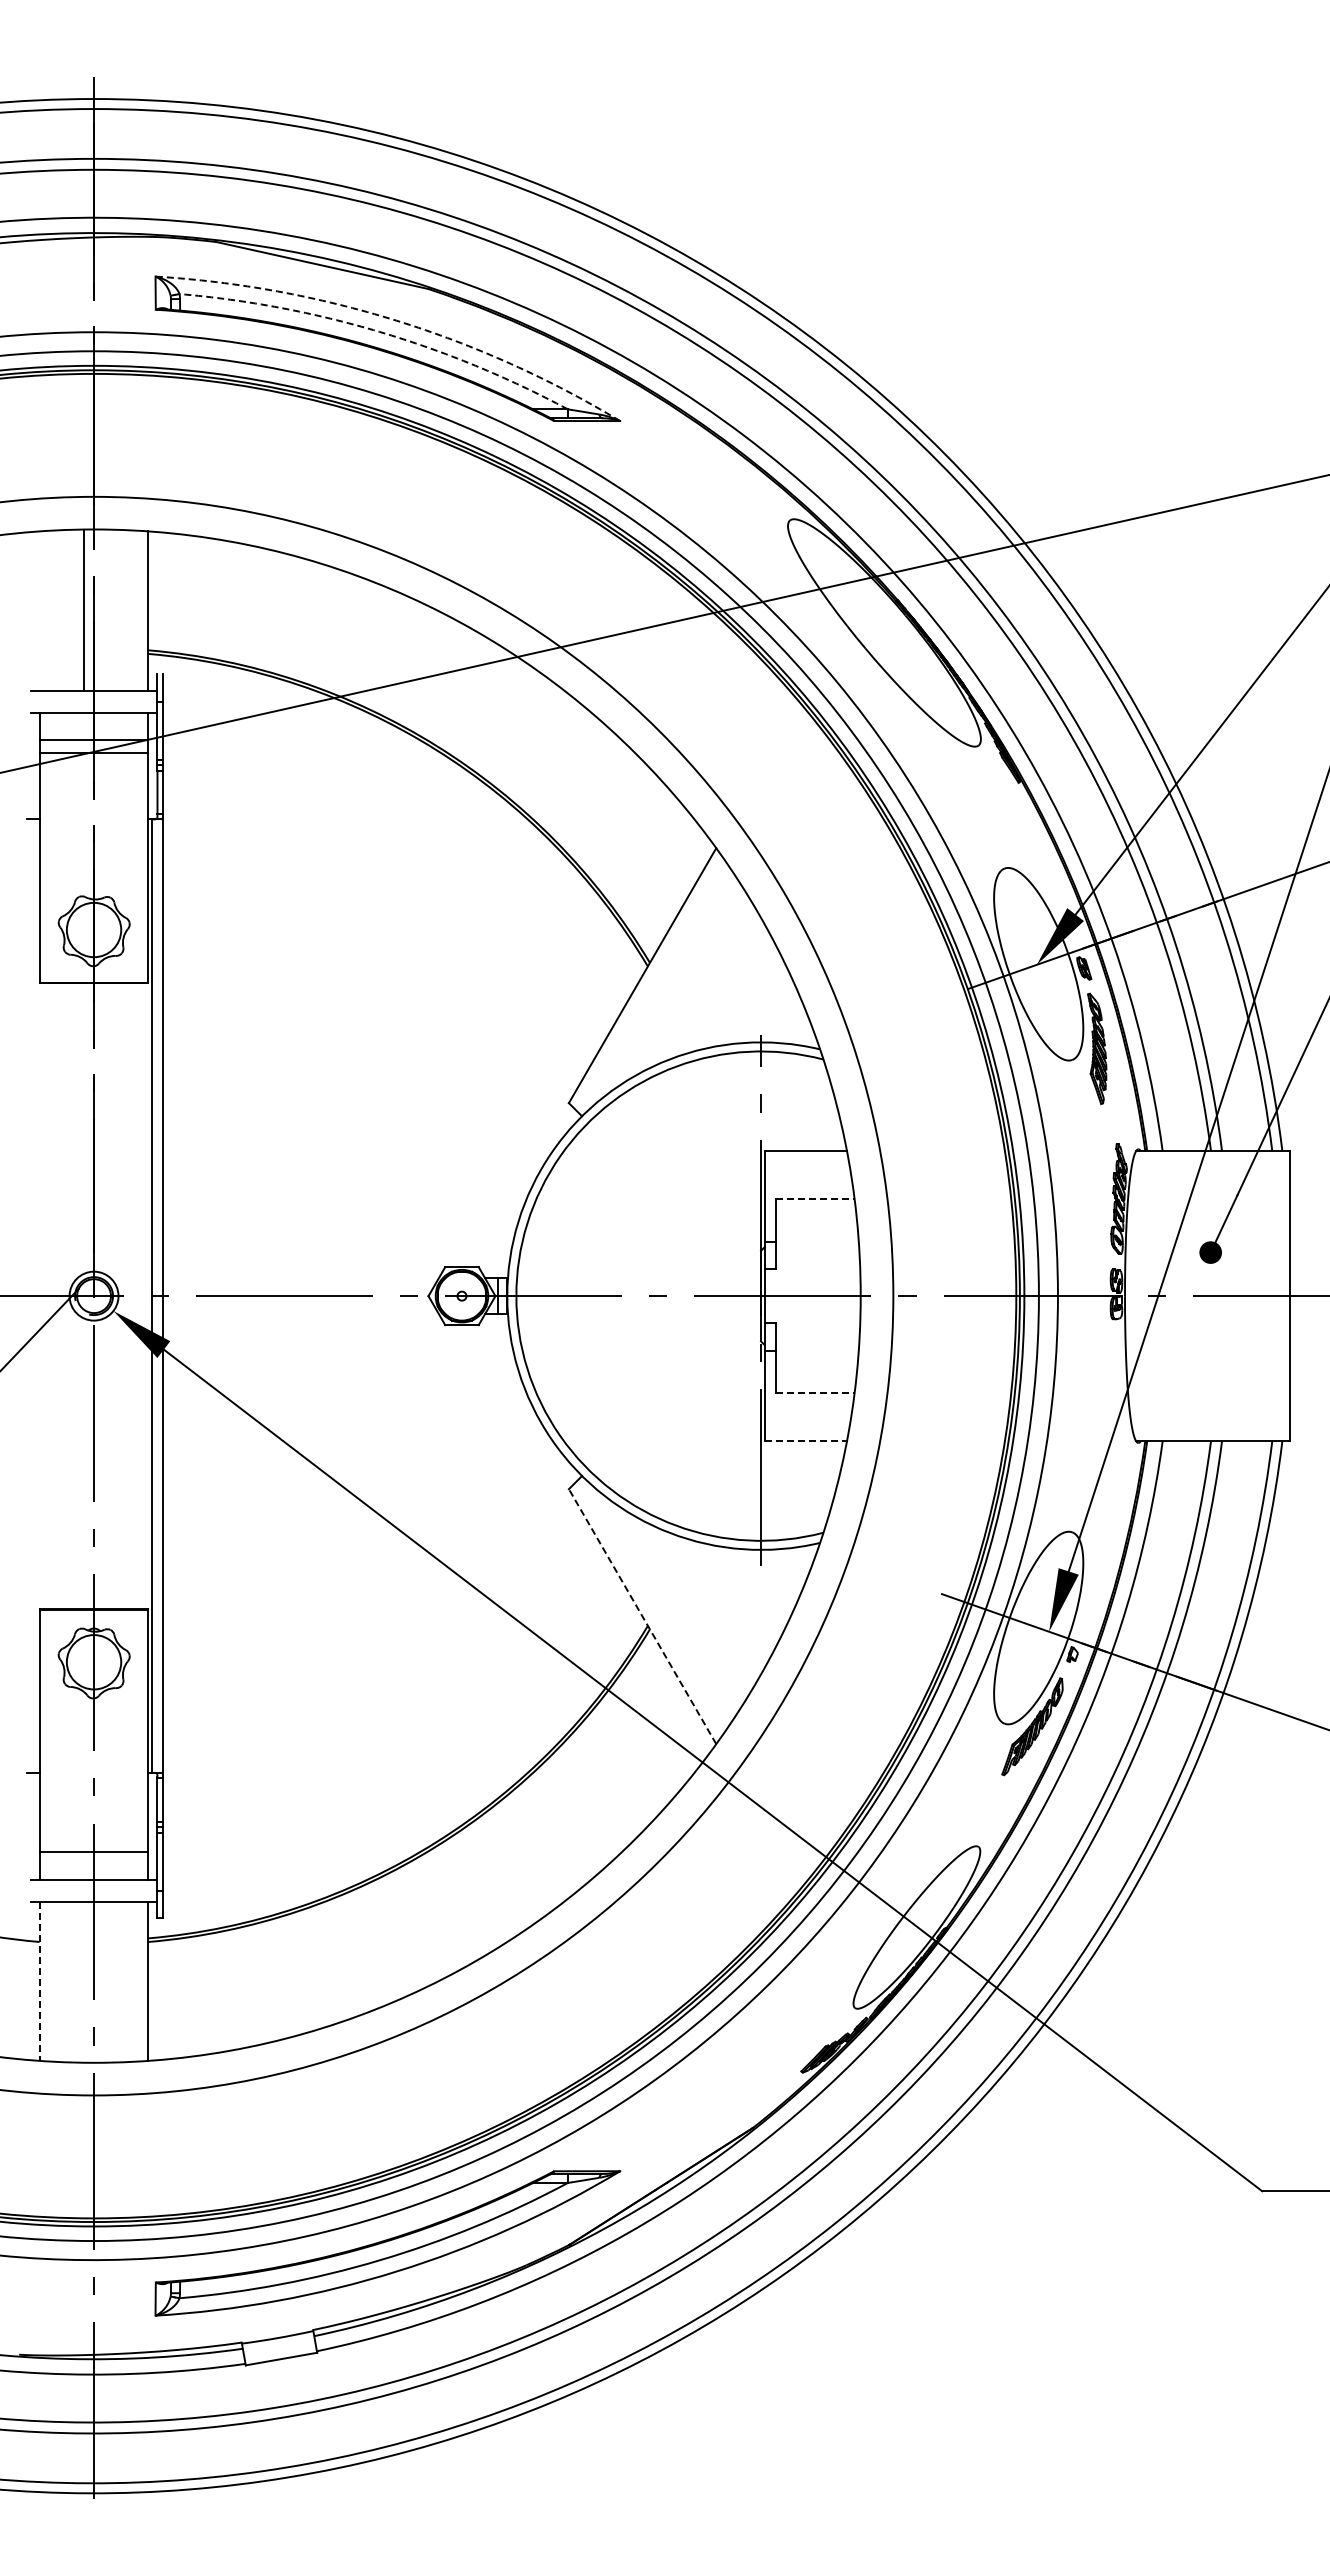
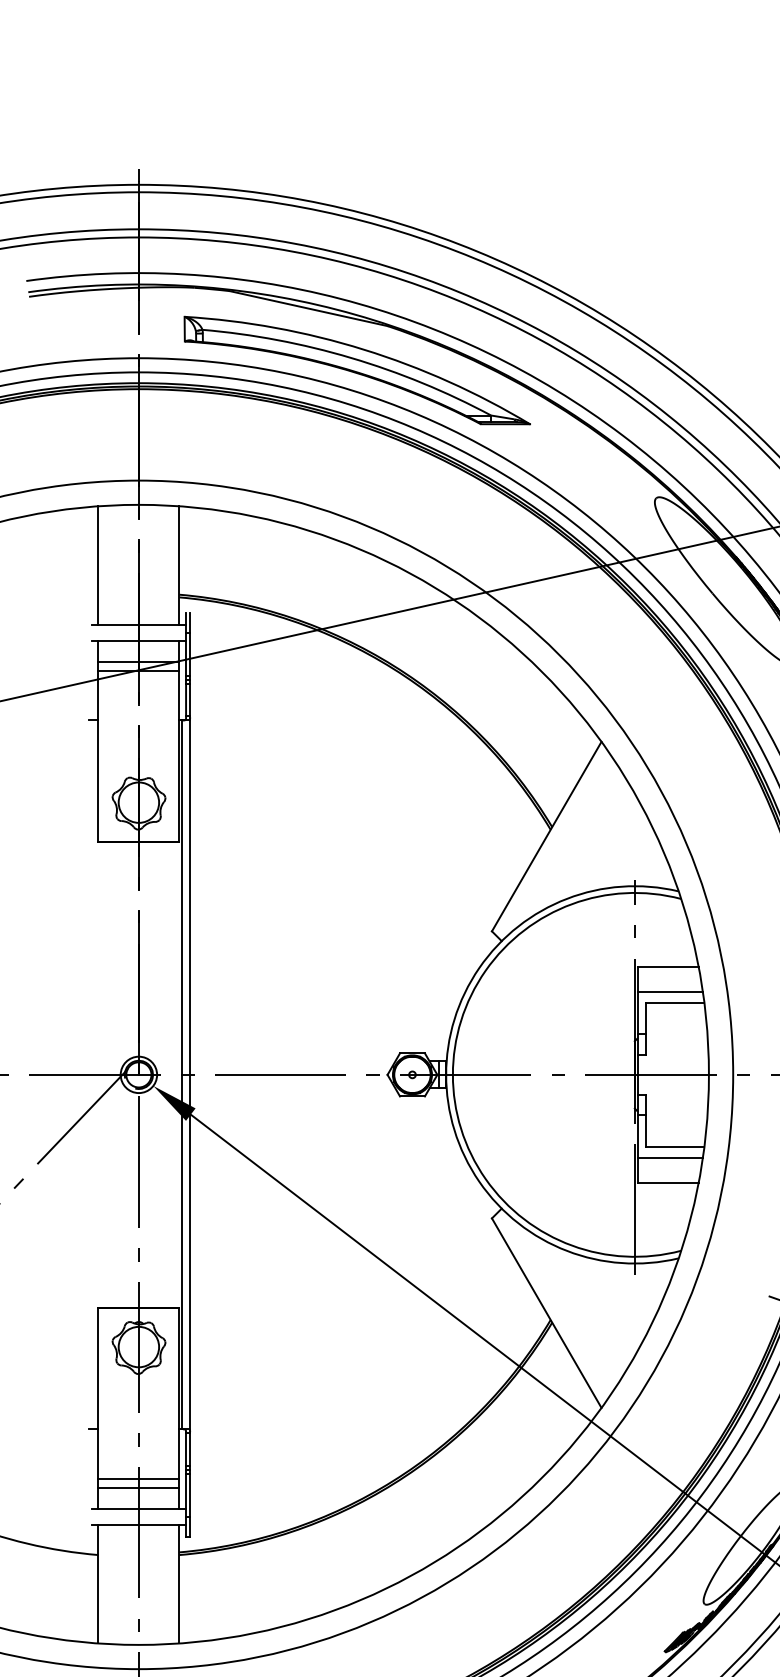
arc: (396, 320) -> (363, 349), dashed -> solid
arc: (379, 331) -> (351, 357), dashed -> solid
line: (83, 610) -> (98, 565), moved
line: (808, 1184) -> (670, 991), added
line: (815, 1198) -> (675, 1002), dashed -> solid
line: (815, 1393) -> (675, 1147), dashed -> solid
line: (808, 1407) -> (670, 1157), added
line: (806, 1441) -> (668, 1182), dashed -> solid
line: (642, 1616) -> (546, 1313), dashed -> solid
line: (93, 1839) -> (138, 1478), added
line: (39, 1981) -> (98, 1584), dashed -> solid

